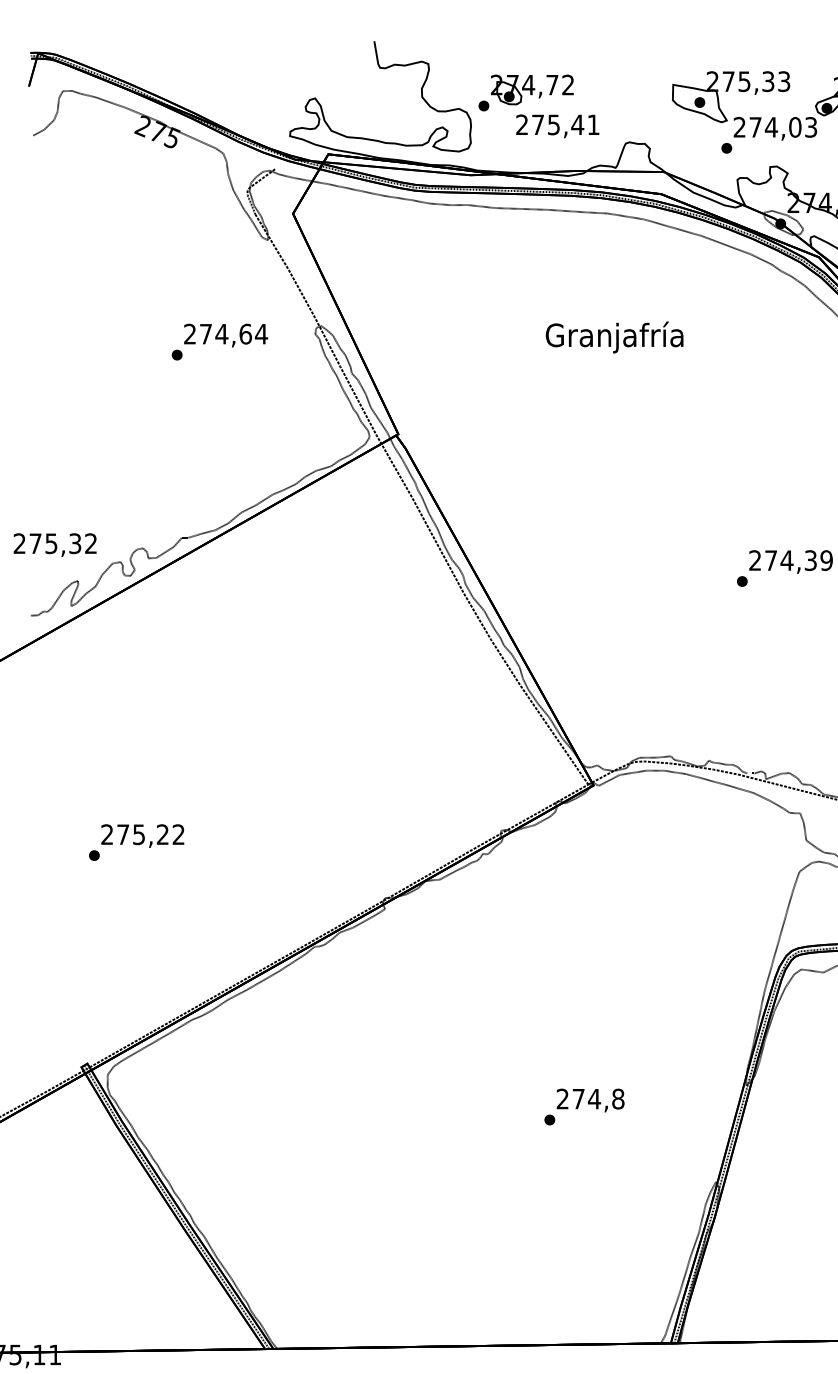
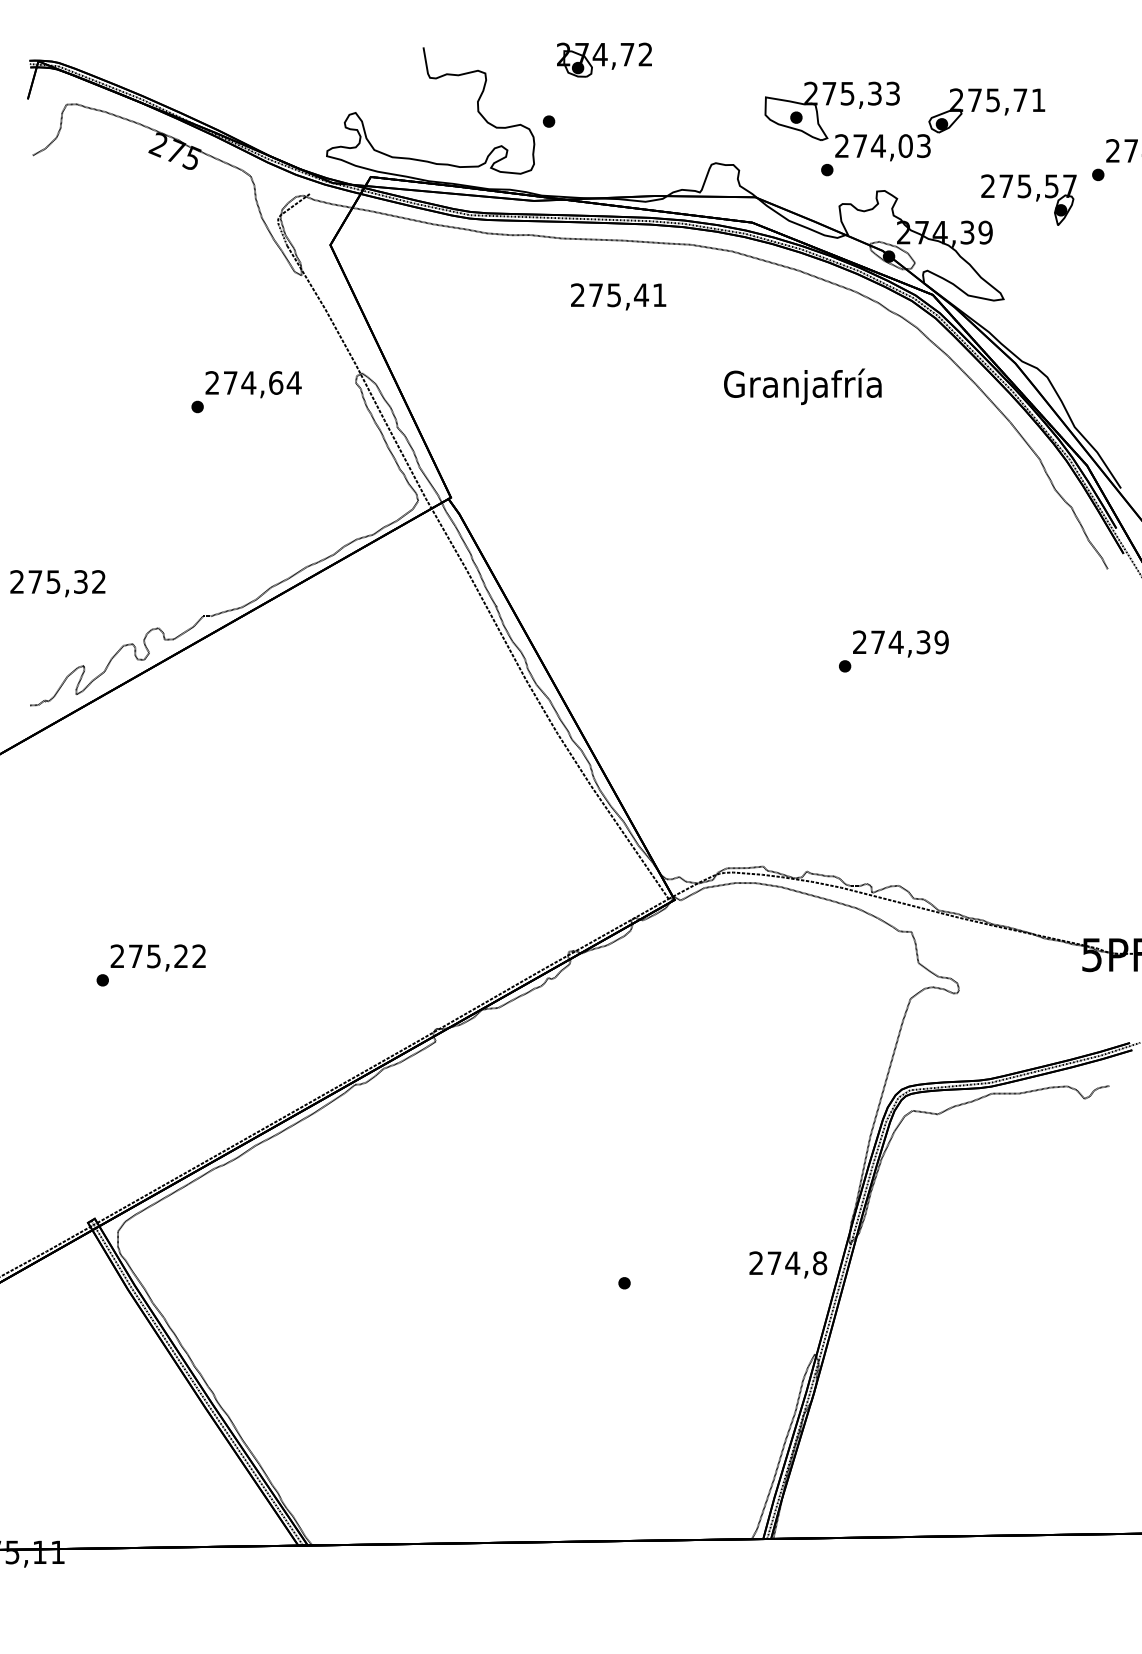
part: (532, 89) -> (604, 59), moved
text: (557, 125) -> (618, 296), moved
text: (614, 337) -> (802, 386), moved
text: (54, 544) -> (57, 583), moved
text: (590, 1100) -> (788, 1264), moved

